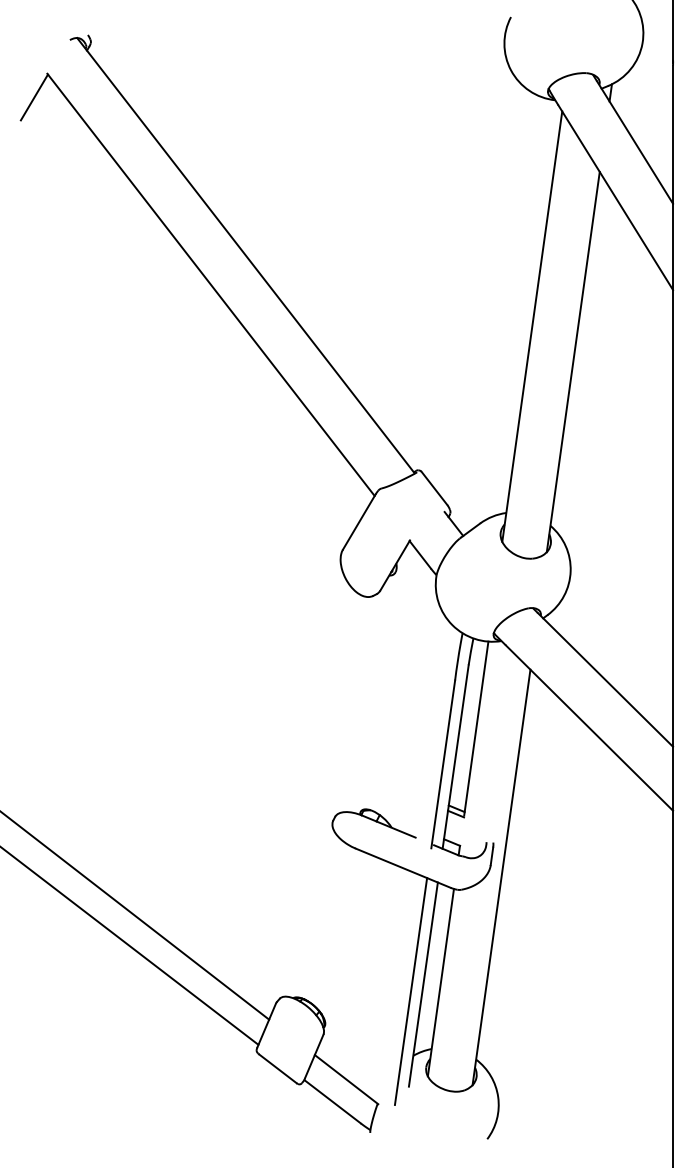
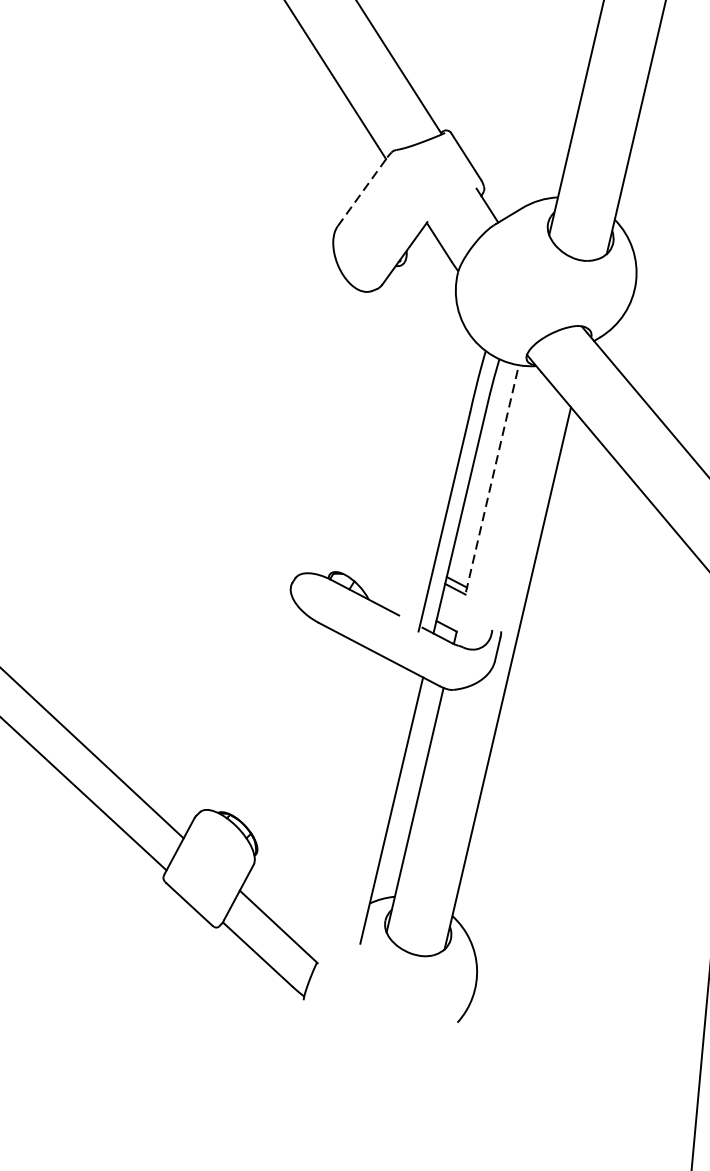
line: (359, 522) -> (362, 192), solid -> dashed
line: (476, 728) -> (492, 478), solid -> dashed
line: (410, 991) -> (373, 818), removed

